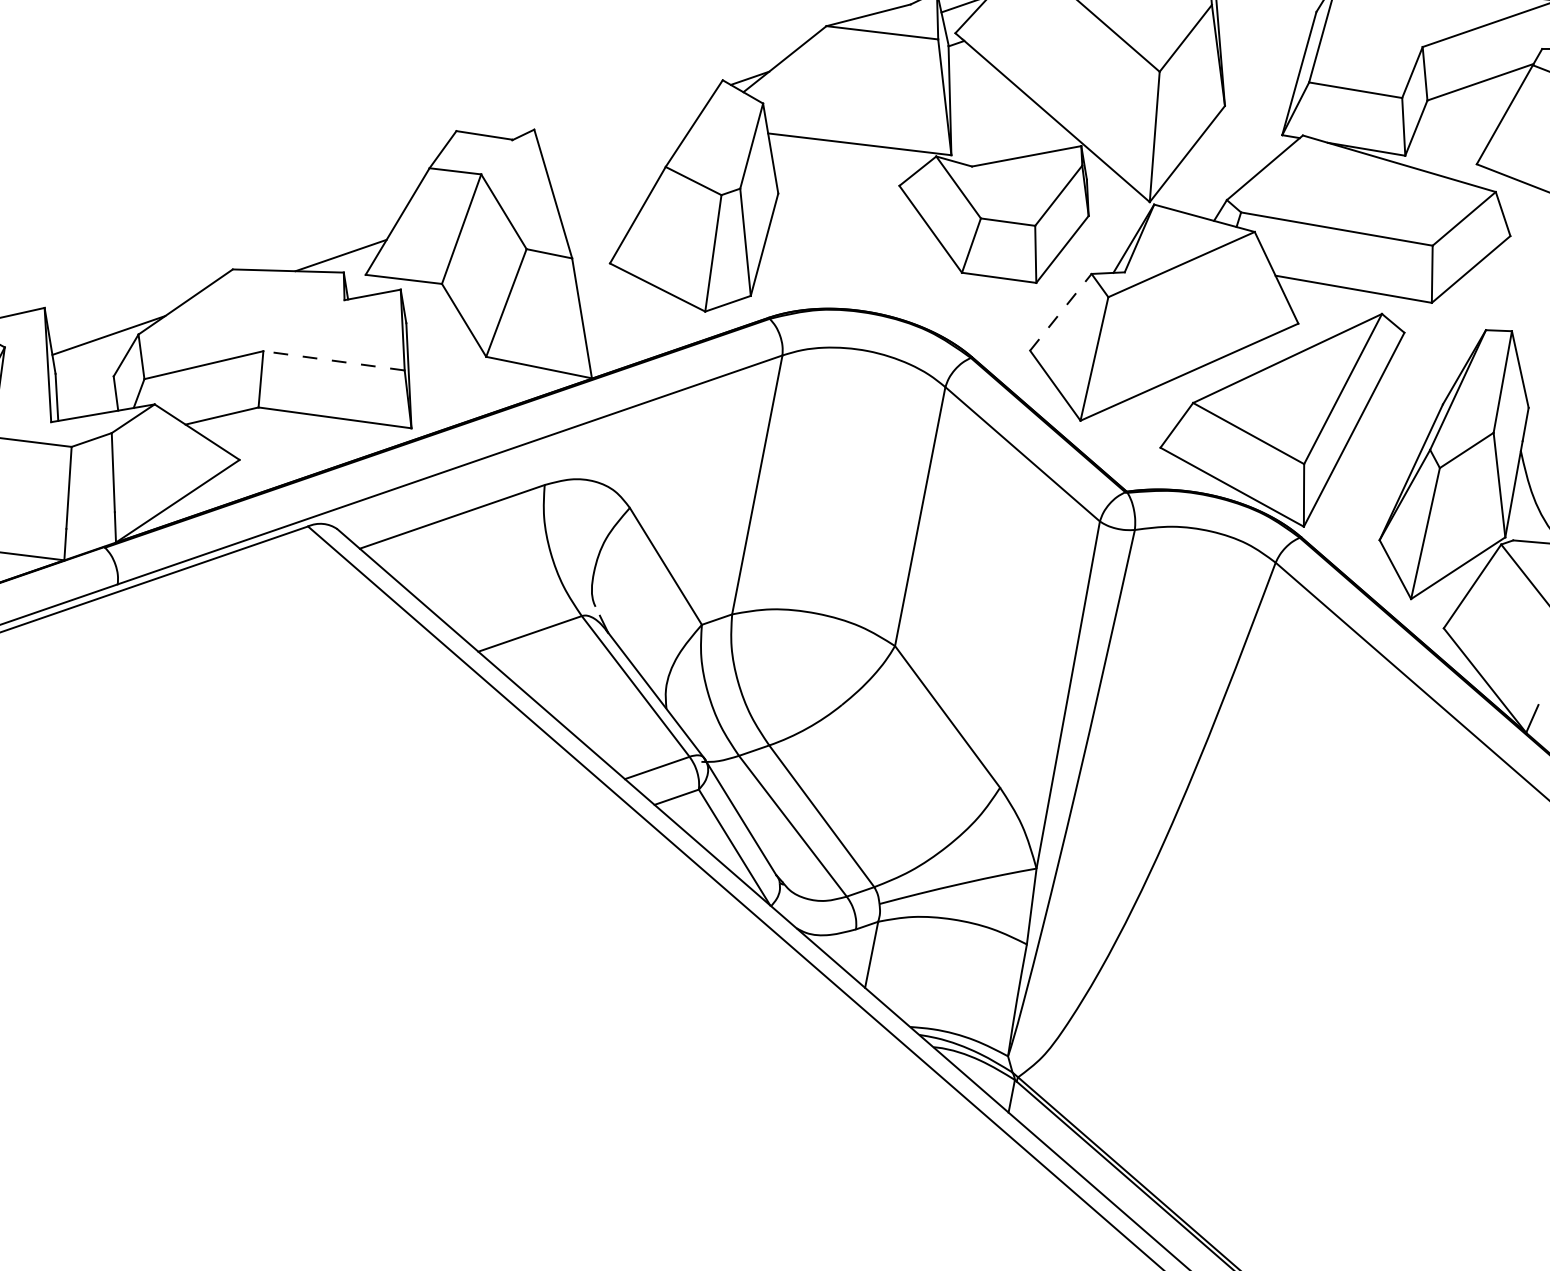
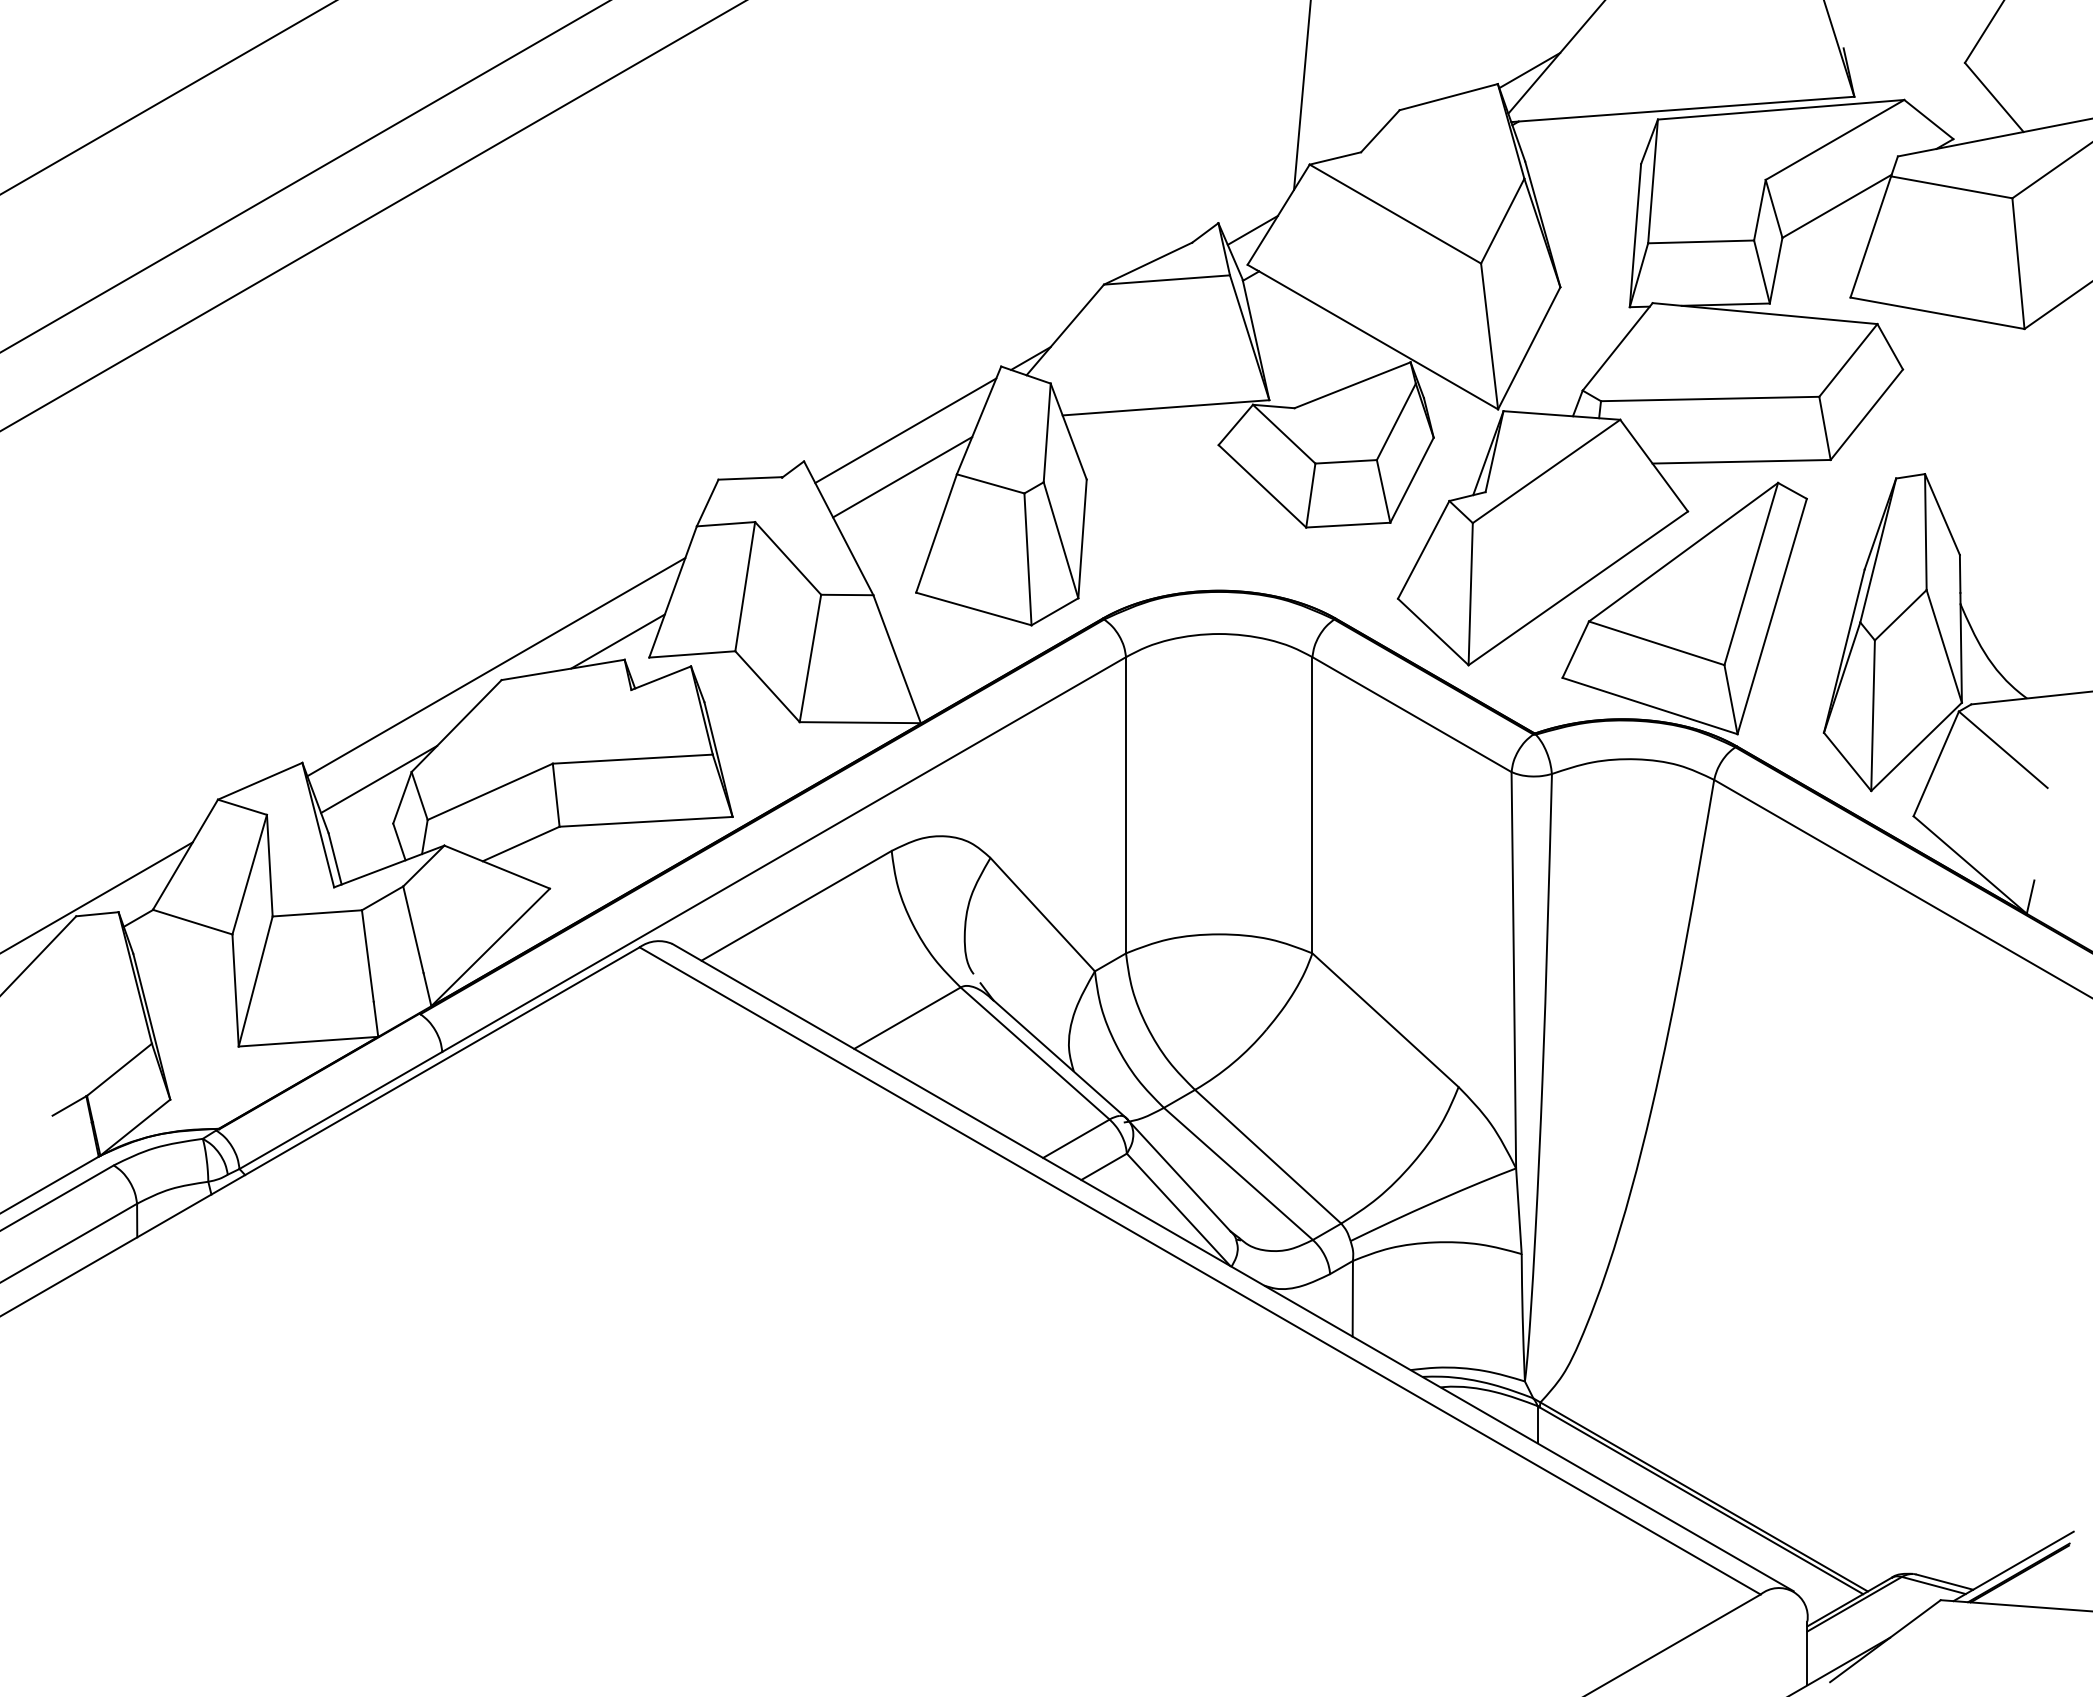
line: (628, 119) -> (905, 430), added
line: (617, 160) -> (902, 477), added
line: (230, 257) -> (496, 667), added
line: (1060, 311) -> (1423, 549), dashed -> solid
line: (333, 361) -> (632, 759), dashed -> solid

